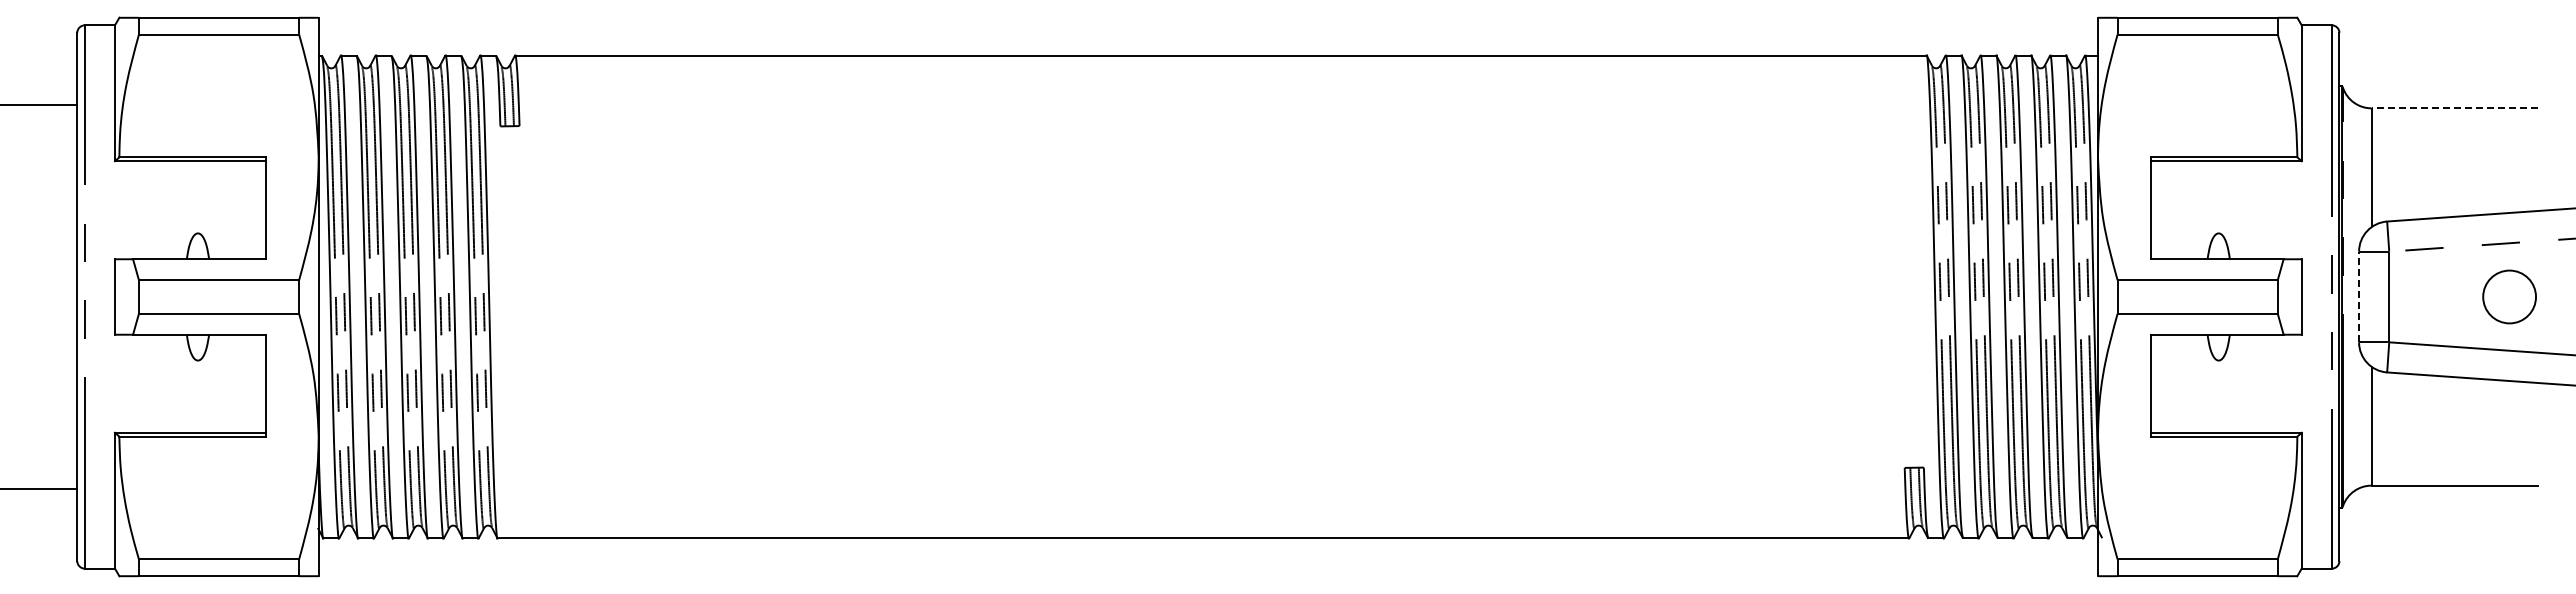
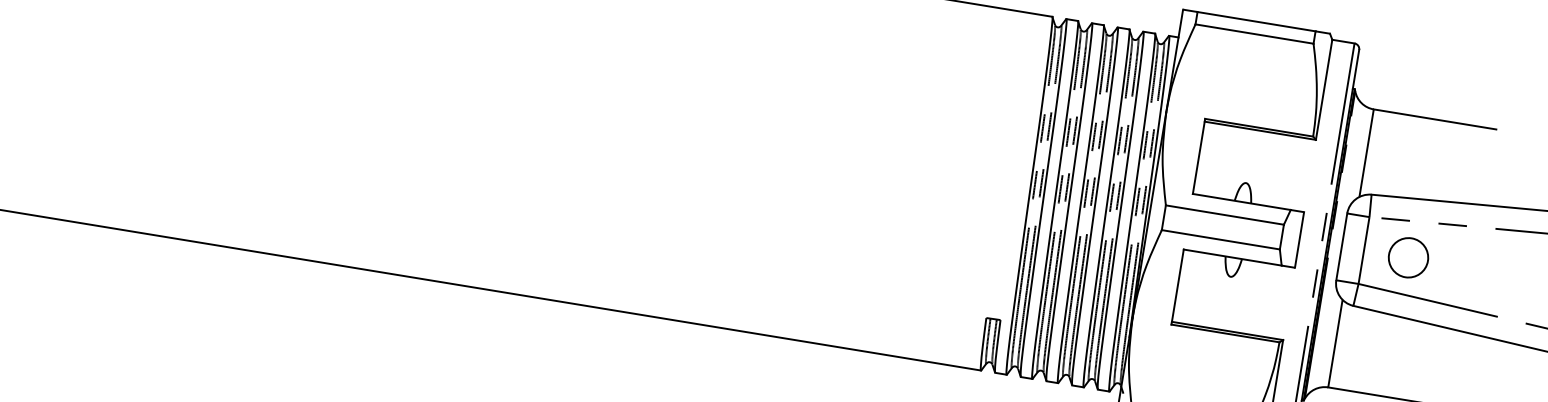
line: (2454, 108) -> (1434, 119), dashed -> solid
line: (2359, 296) -> (1342, 246), dashed -> solid
circle: (2509, 296) -> (1408, 257), moved

